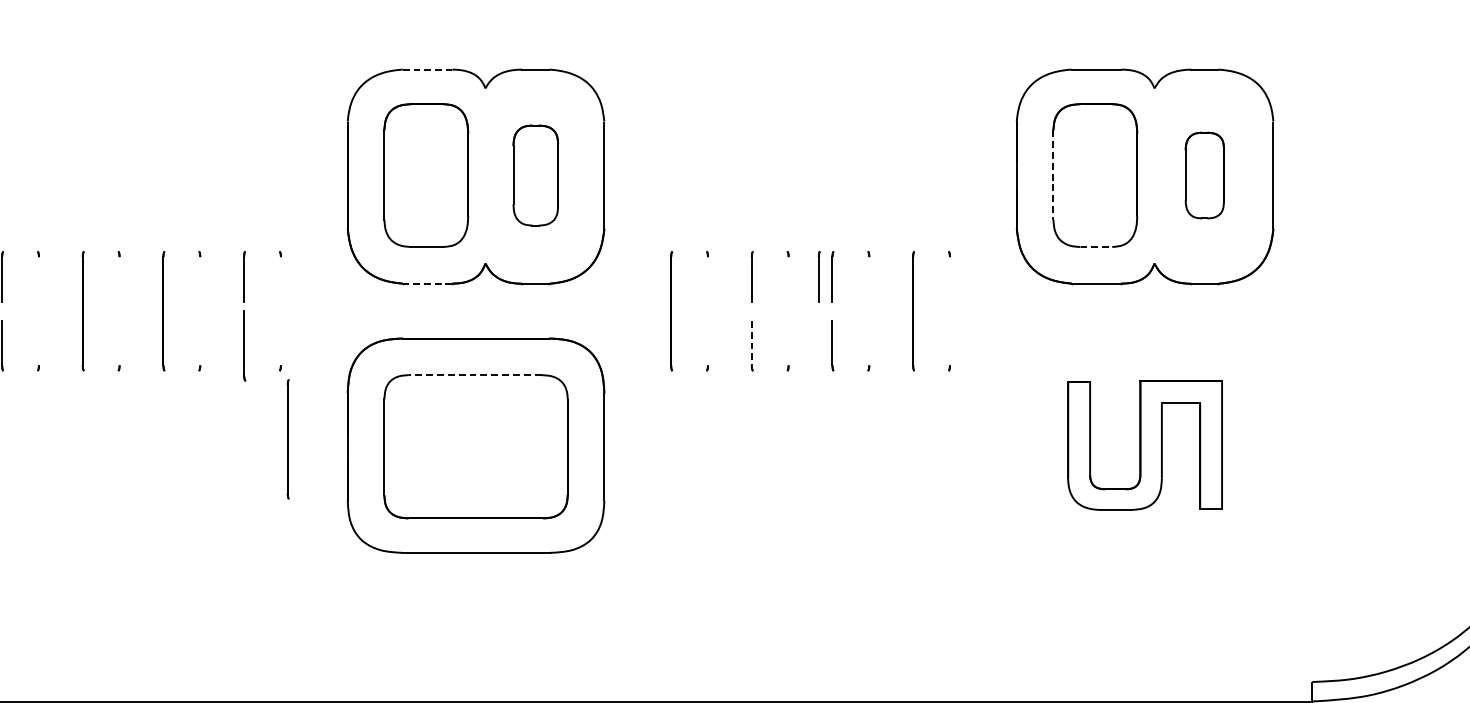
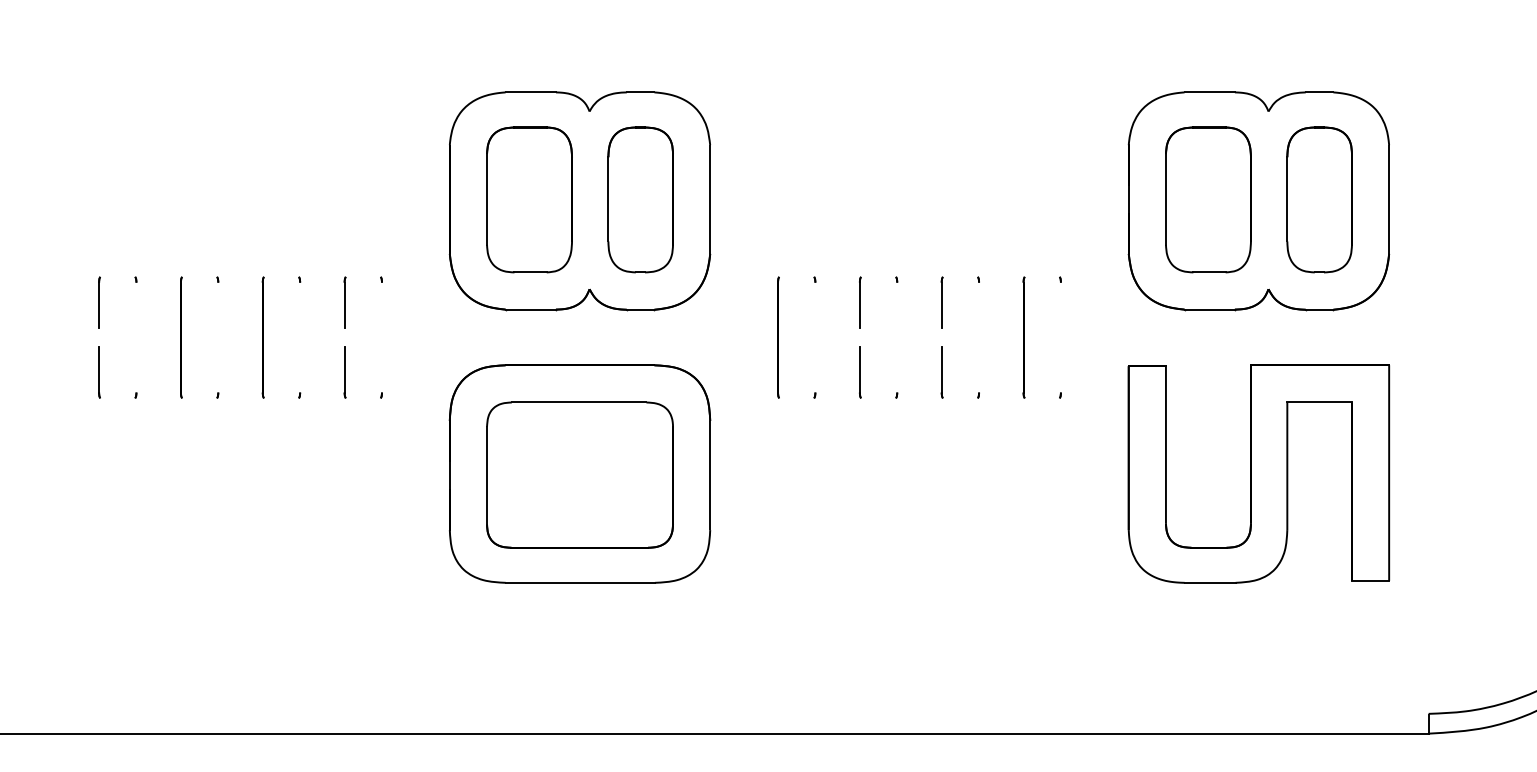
line: (428, 69) -> (531, 92), dashed -> solid
part: (535, 175) -> (640, 199), size x1.43
line: (1052, 175) -> (1165, 199), dashed -> solid
part: (1204, 175) -> (1319, 199), size x1.67
line: (1097, 247) -> (1210, 272), dashed -> solid
line: (819, 276) -> (928, 302), removed
line: (427, 283) -> (530, 309), dashed -> solid
line: (751, 342) -> (859, 369), dashed -> solid
part: (243, 345) -> (344, 372), size x0.71
line: (474, 375) -> (578, 402), dashed -> solid
line: (288, 439) -> (389, 467), removed
part: (1144, 445) -> (1258, 473), size x1.67

